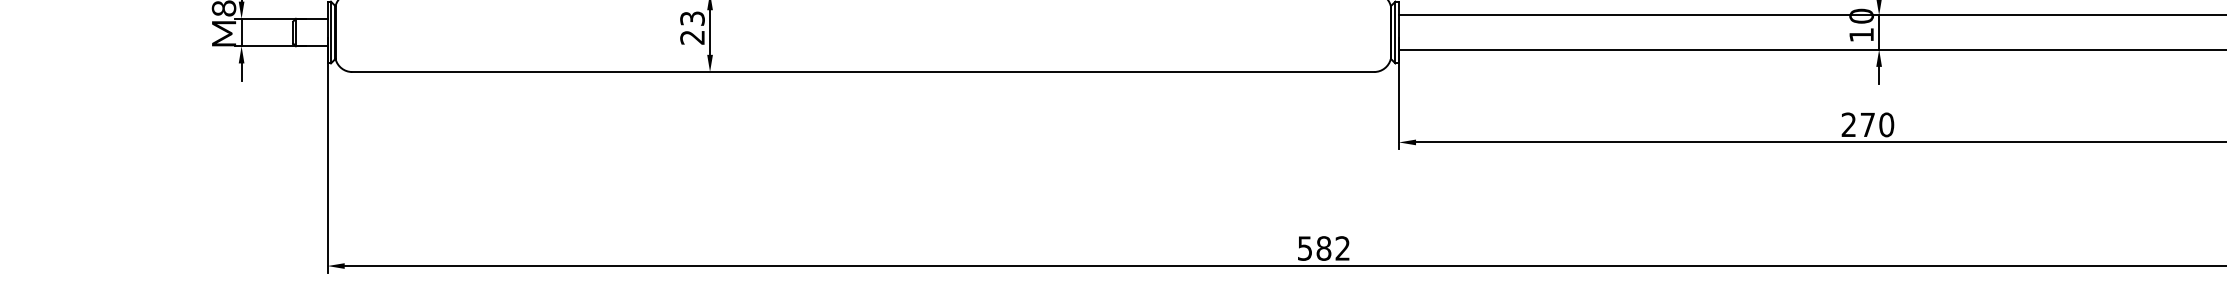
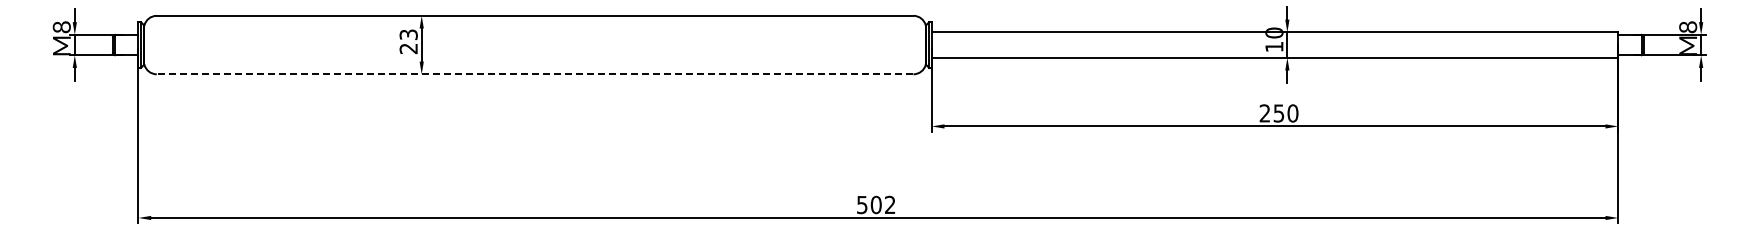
line: (862, 72) -> (534, 74), solid -> dashed
text: (1867, 124) -> (1278, 113), 270 -> 250
text: (1322, 247) -> (875, 204), 582 -> 502

